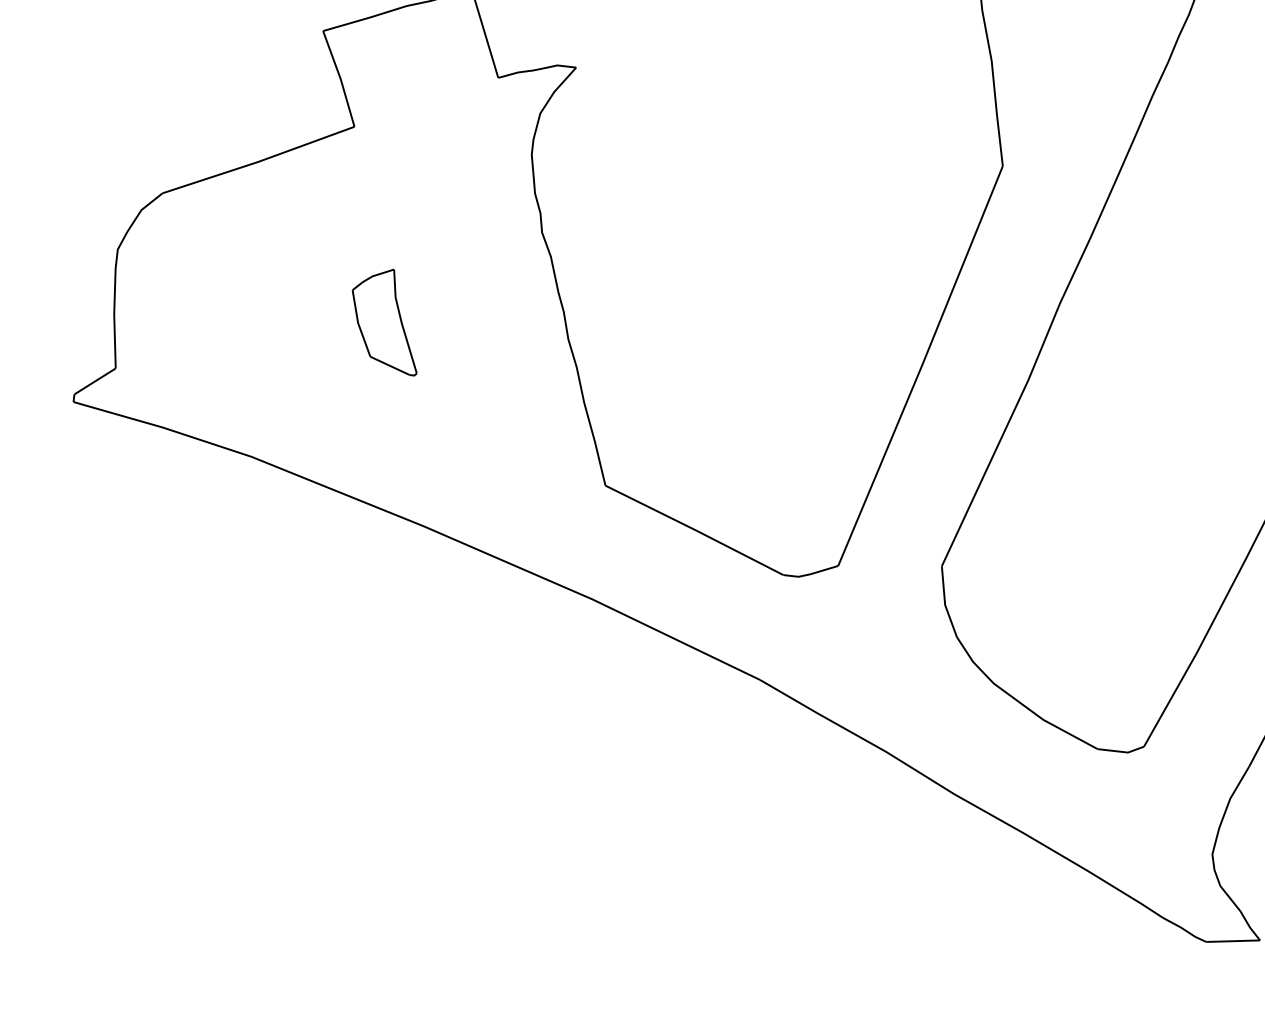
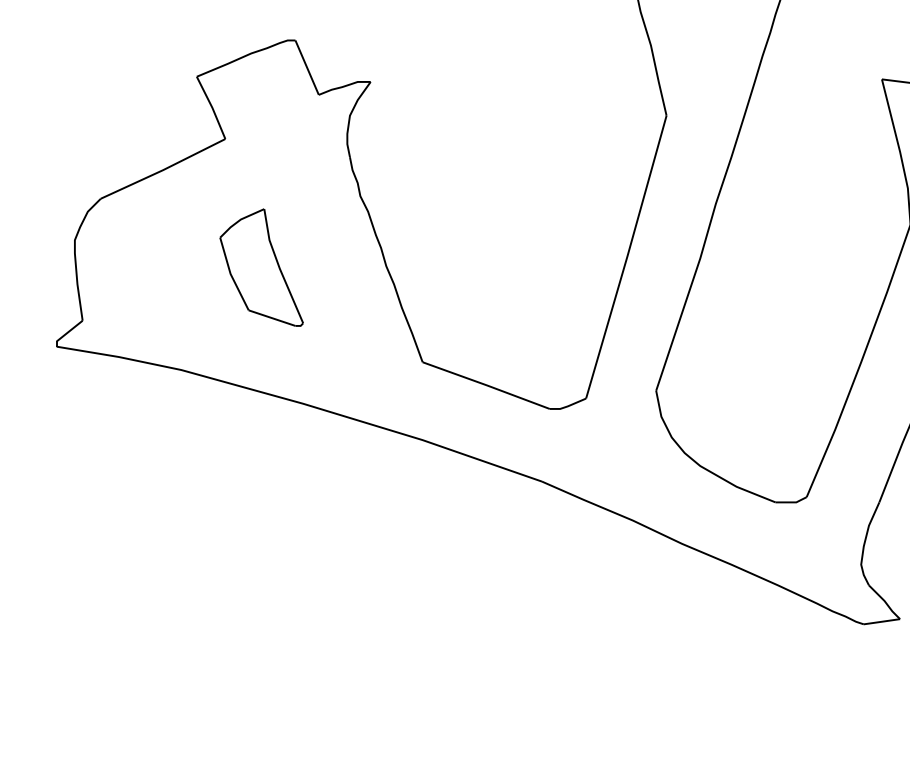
part: (385, 320) -> (261, 267), size x1.67

